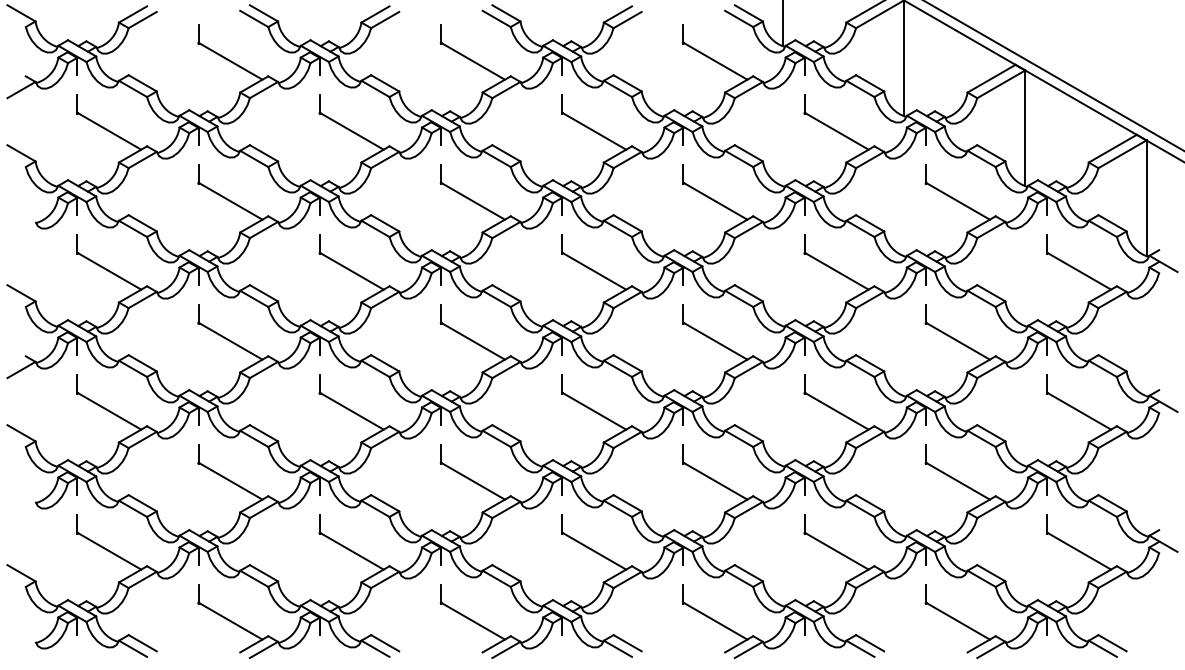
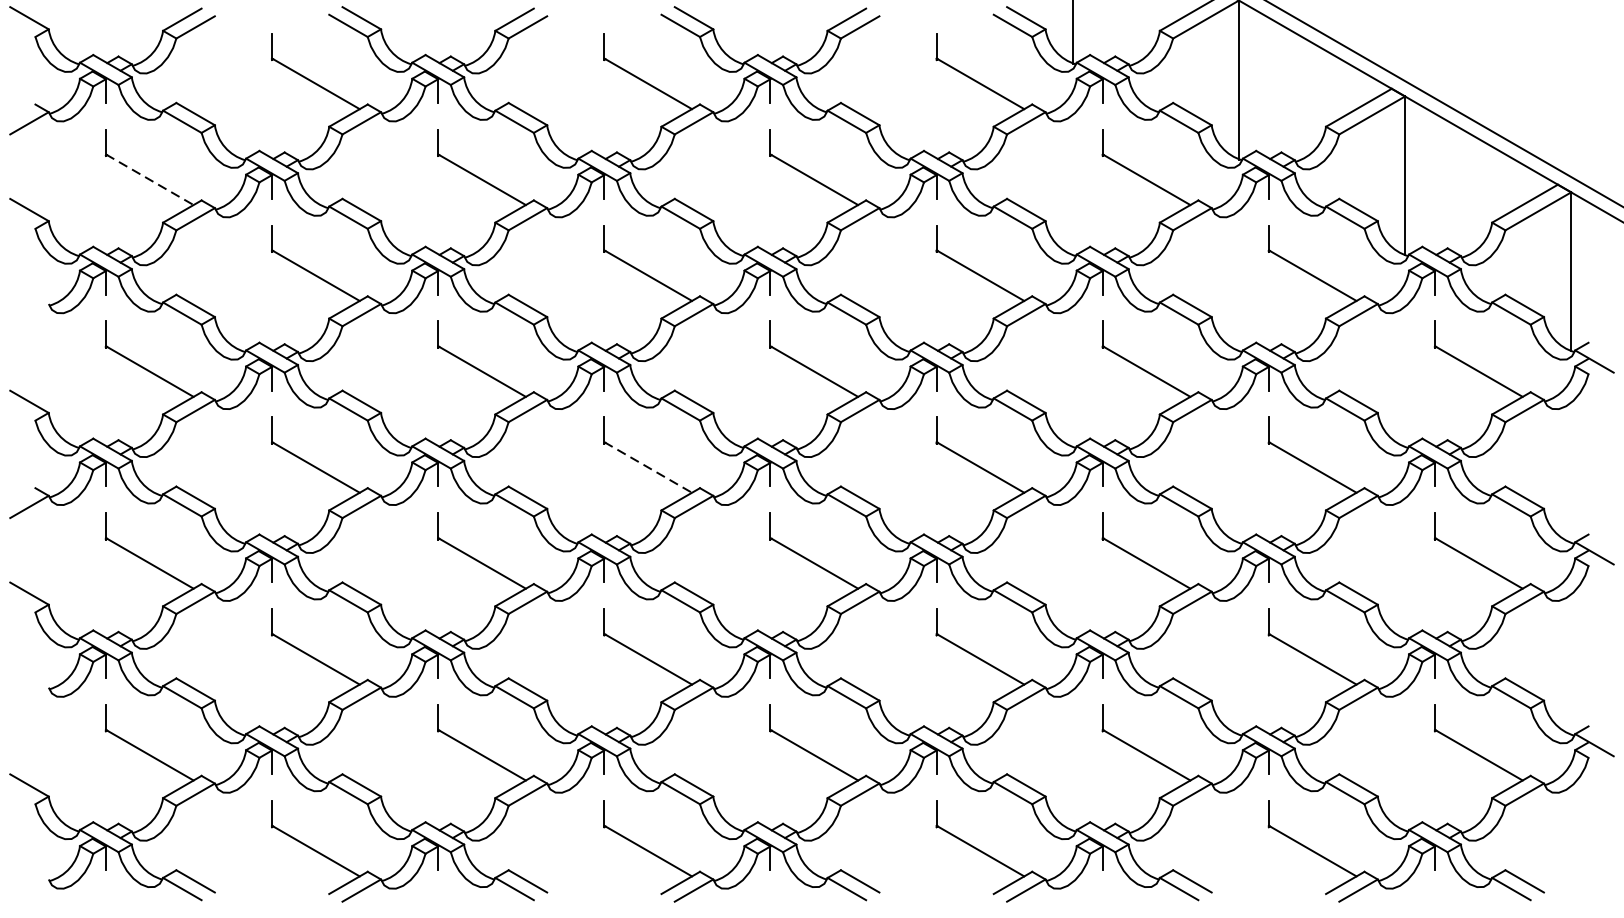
line: (109, 131) -> (150, 180), solid -> dashed
line: (472, 341) -> (647, 467), solid -> dashed

